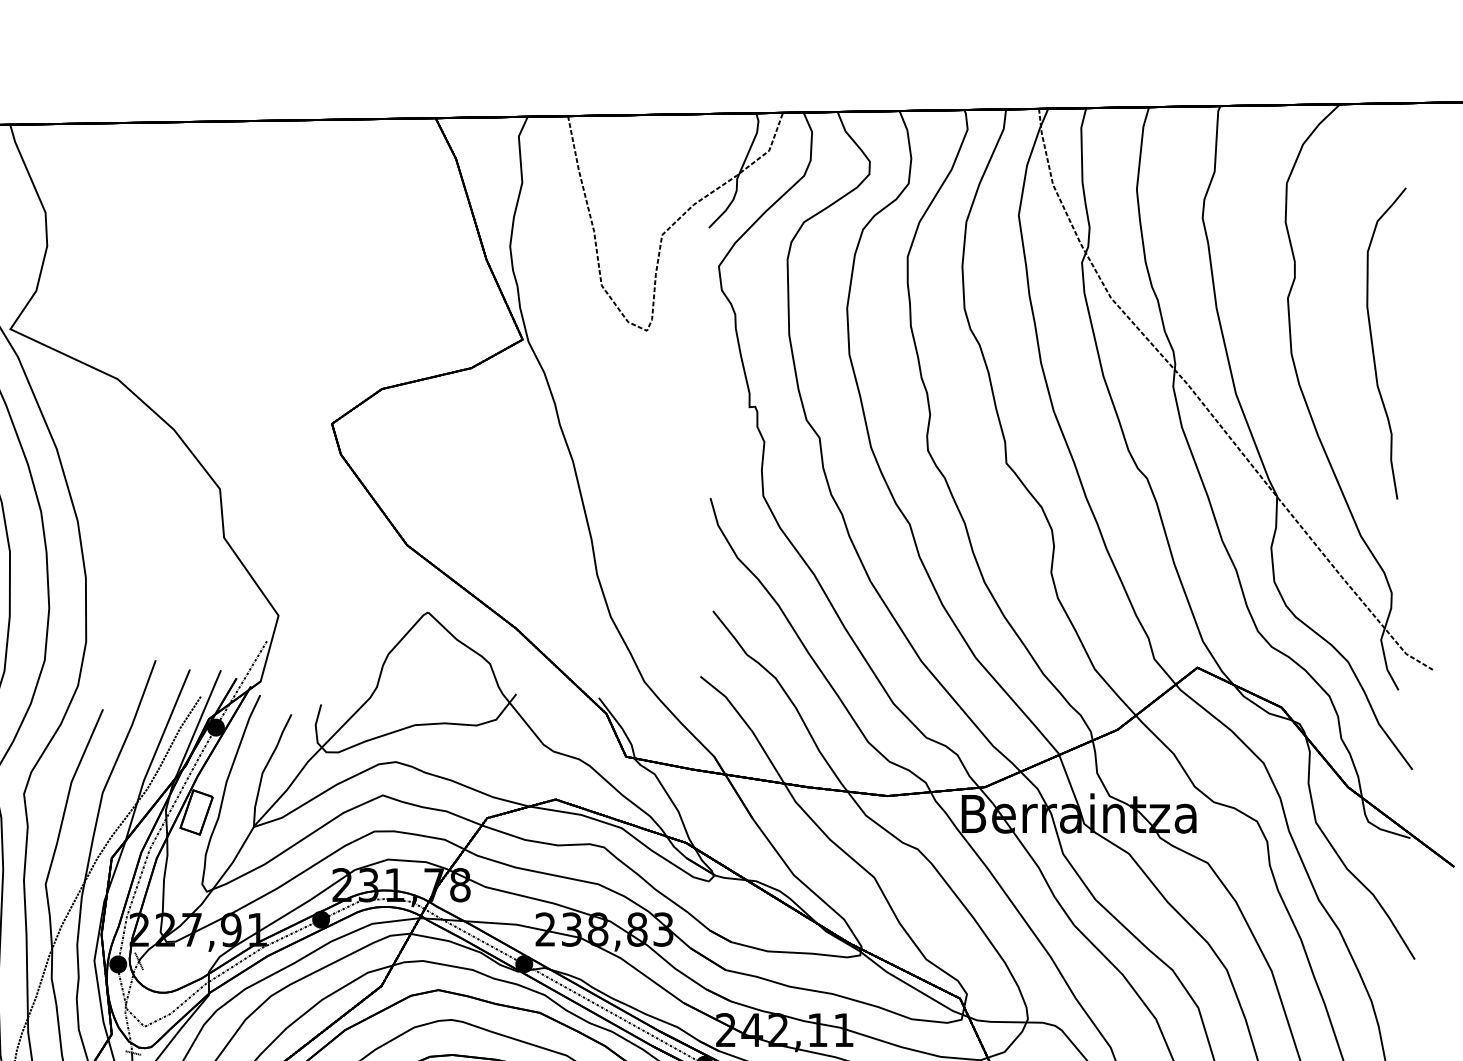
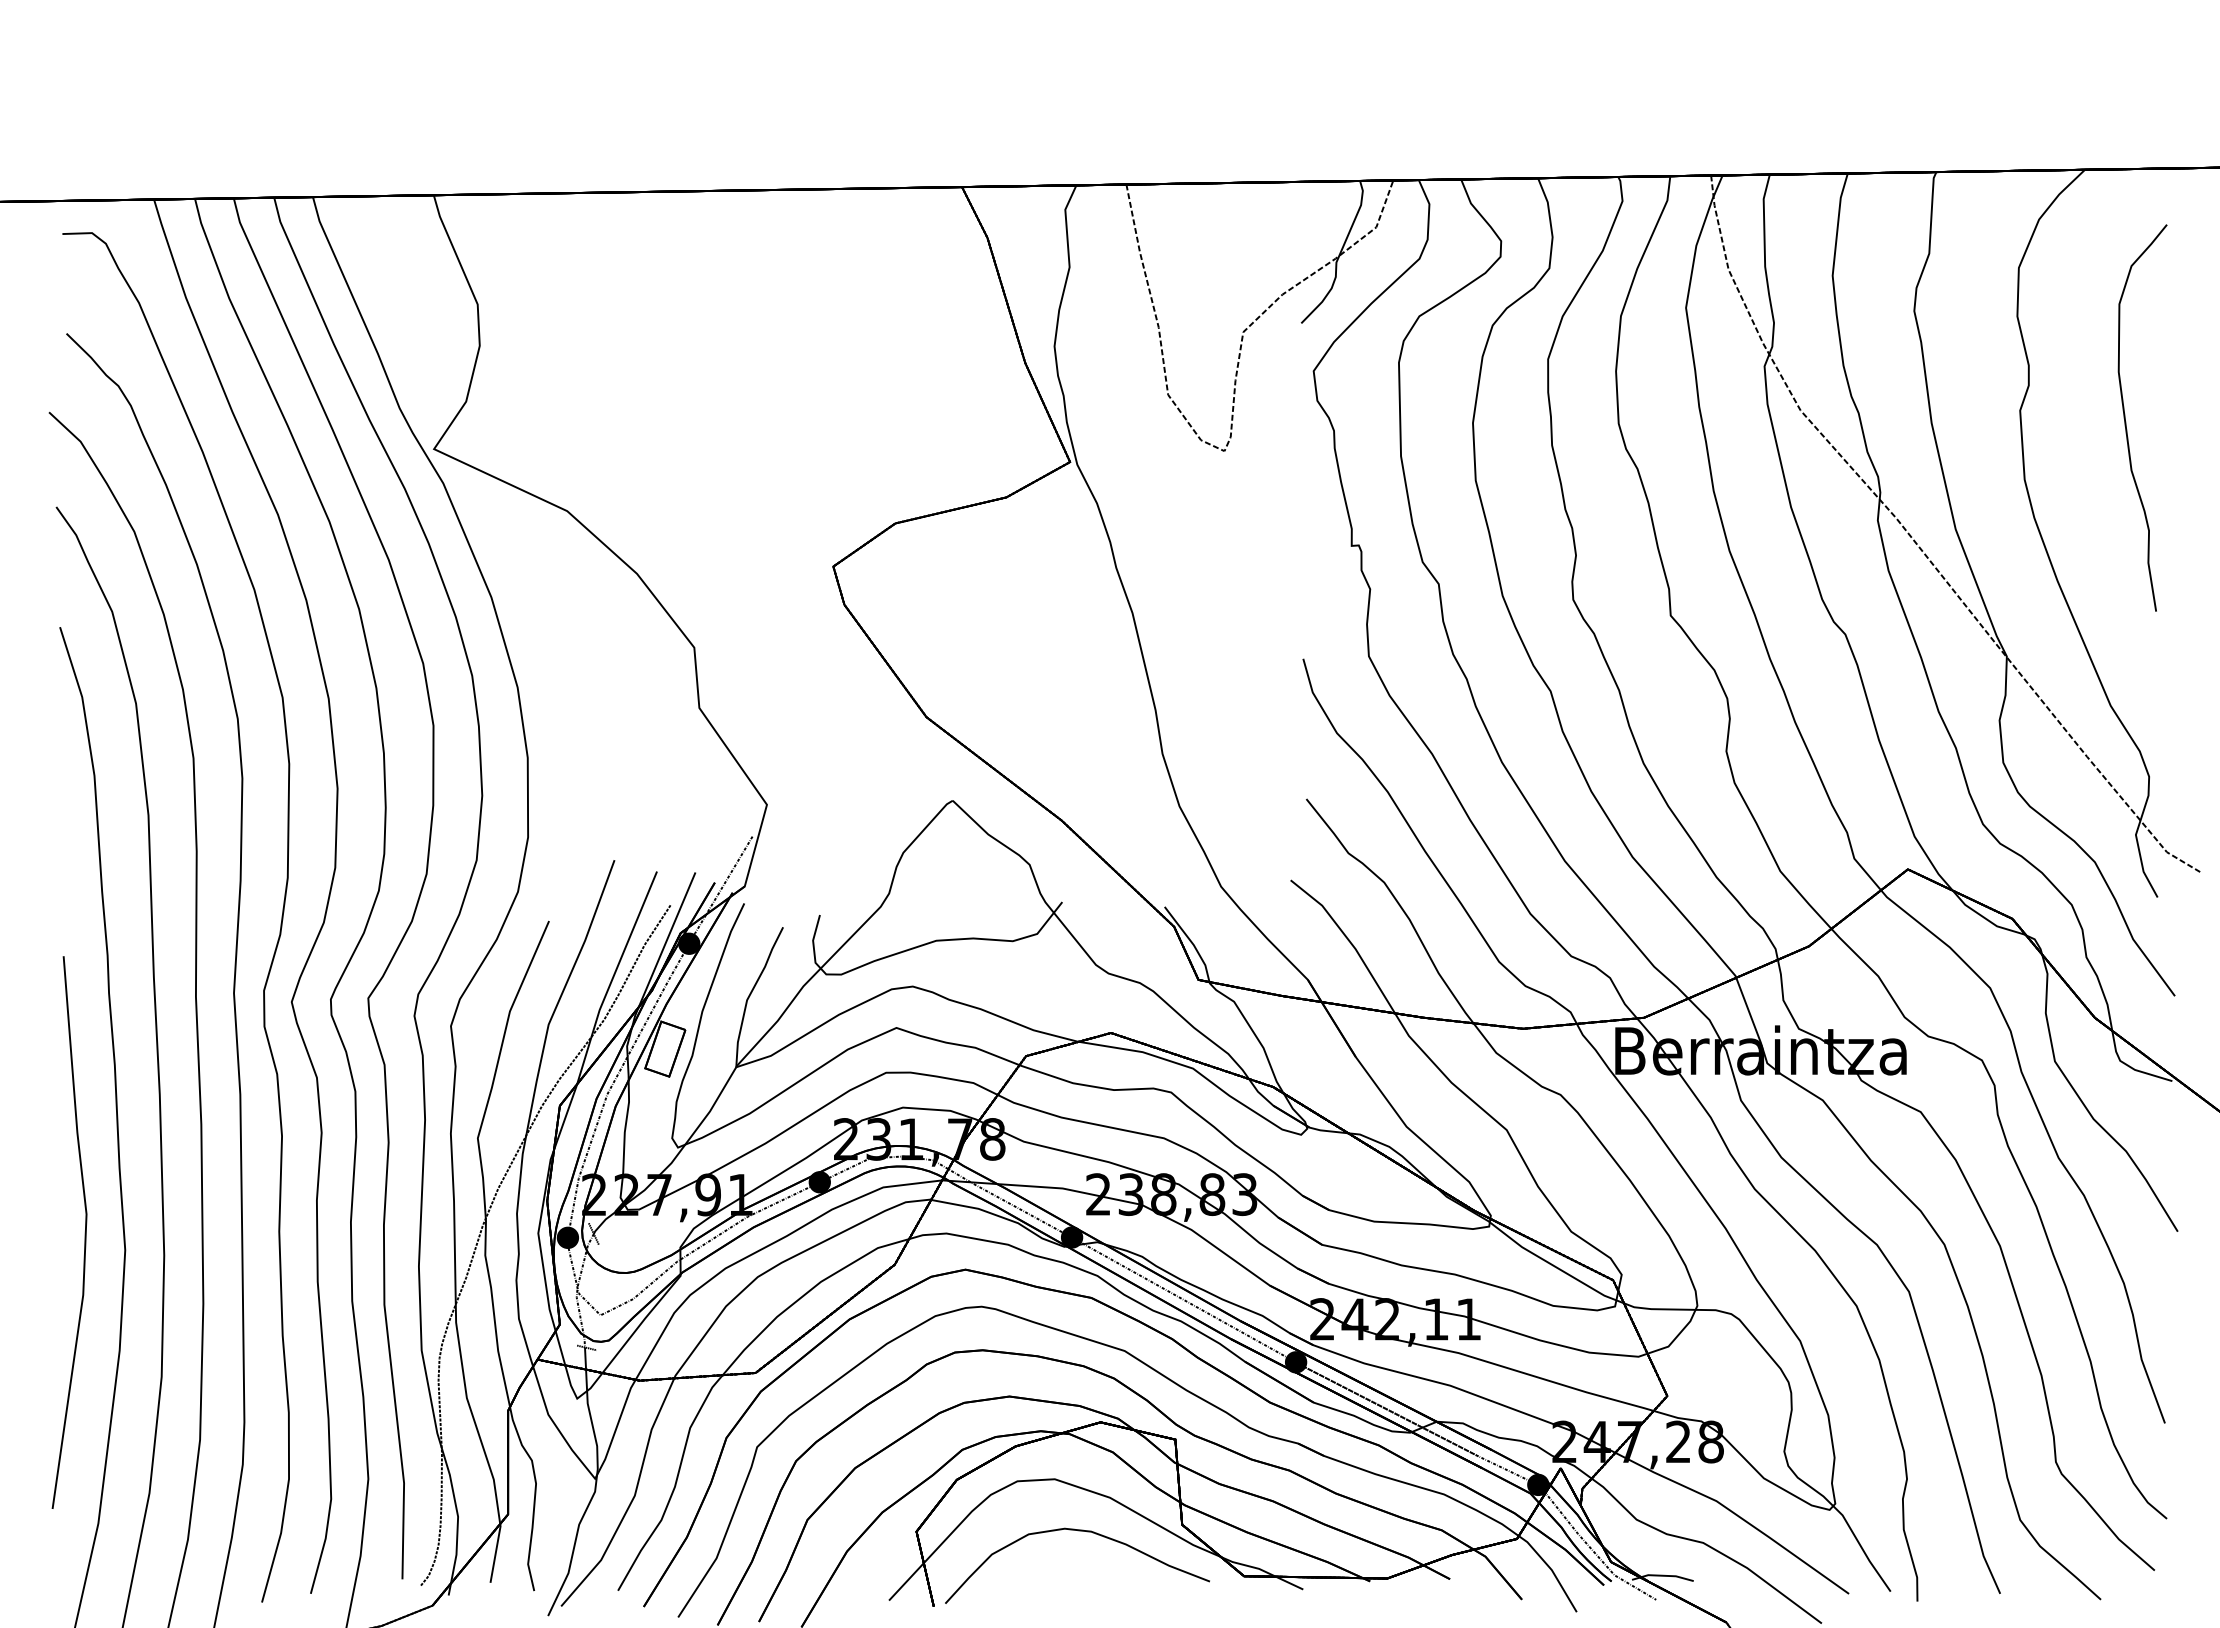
part: (1373, 346) -> (2126, 421), moved

